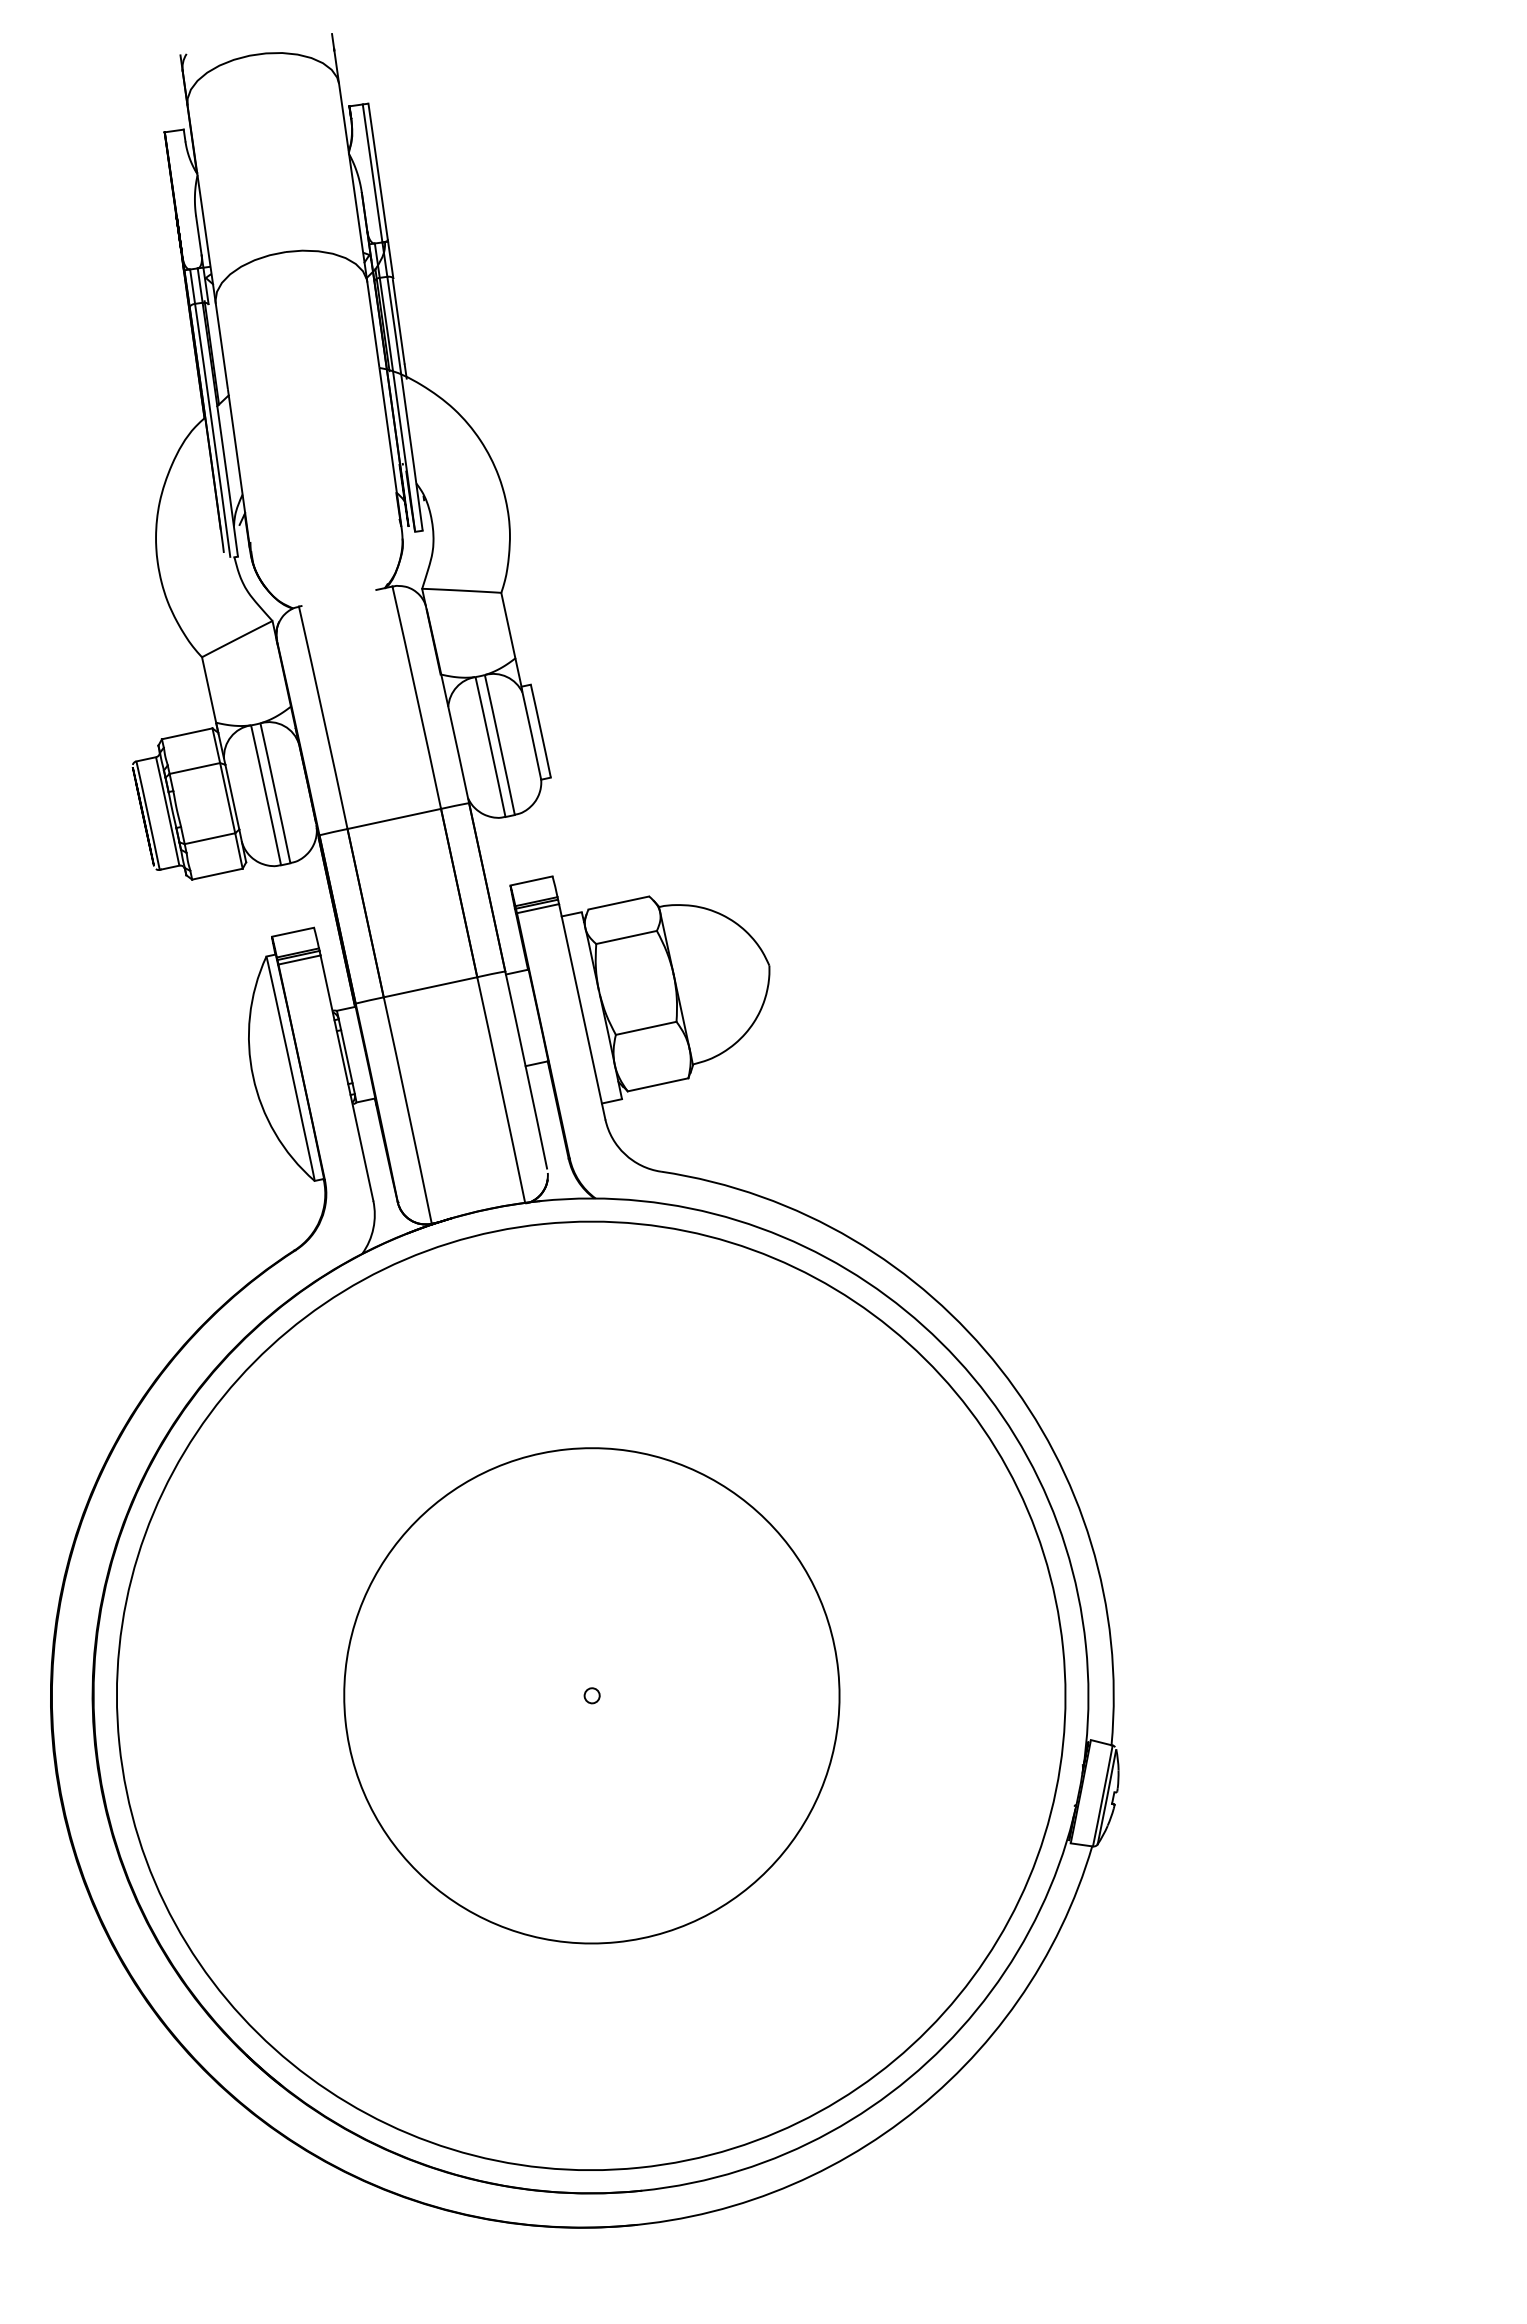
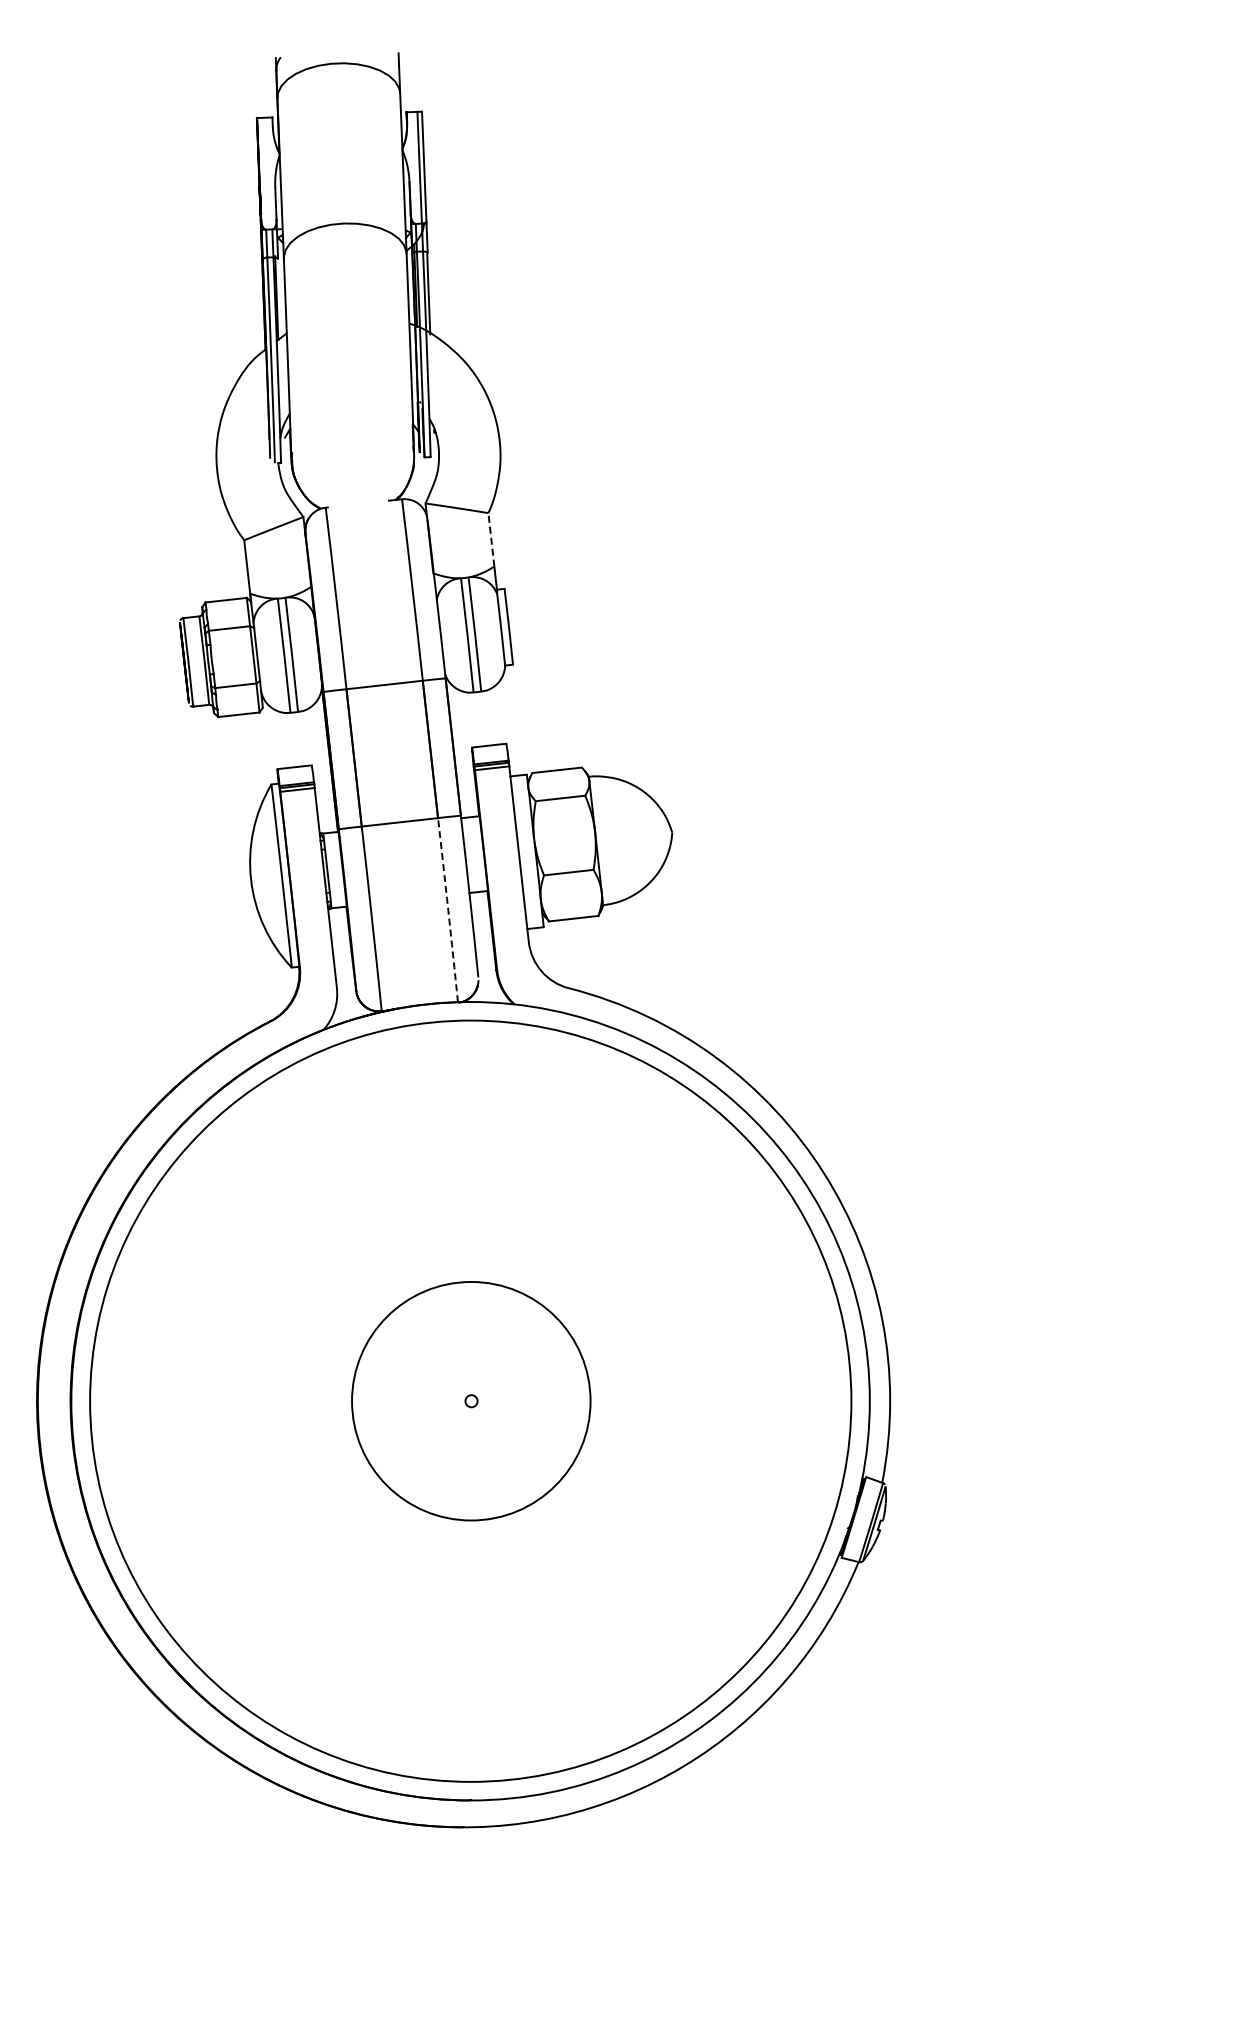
line: (508, 625) -> (491, 539), solid -> dashed
arc: (501, 1090) -> (448, 910), solid -> dashed
circle: (592, 1696) -> (471, 1401), size x0.6

